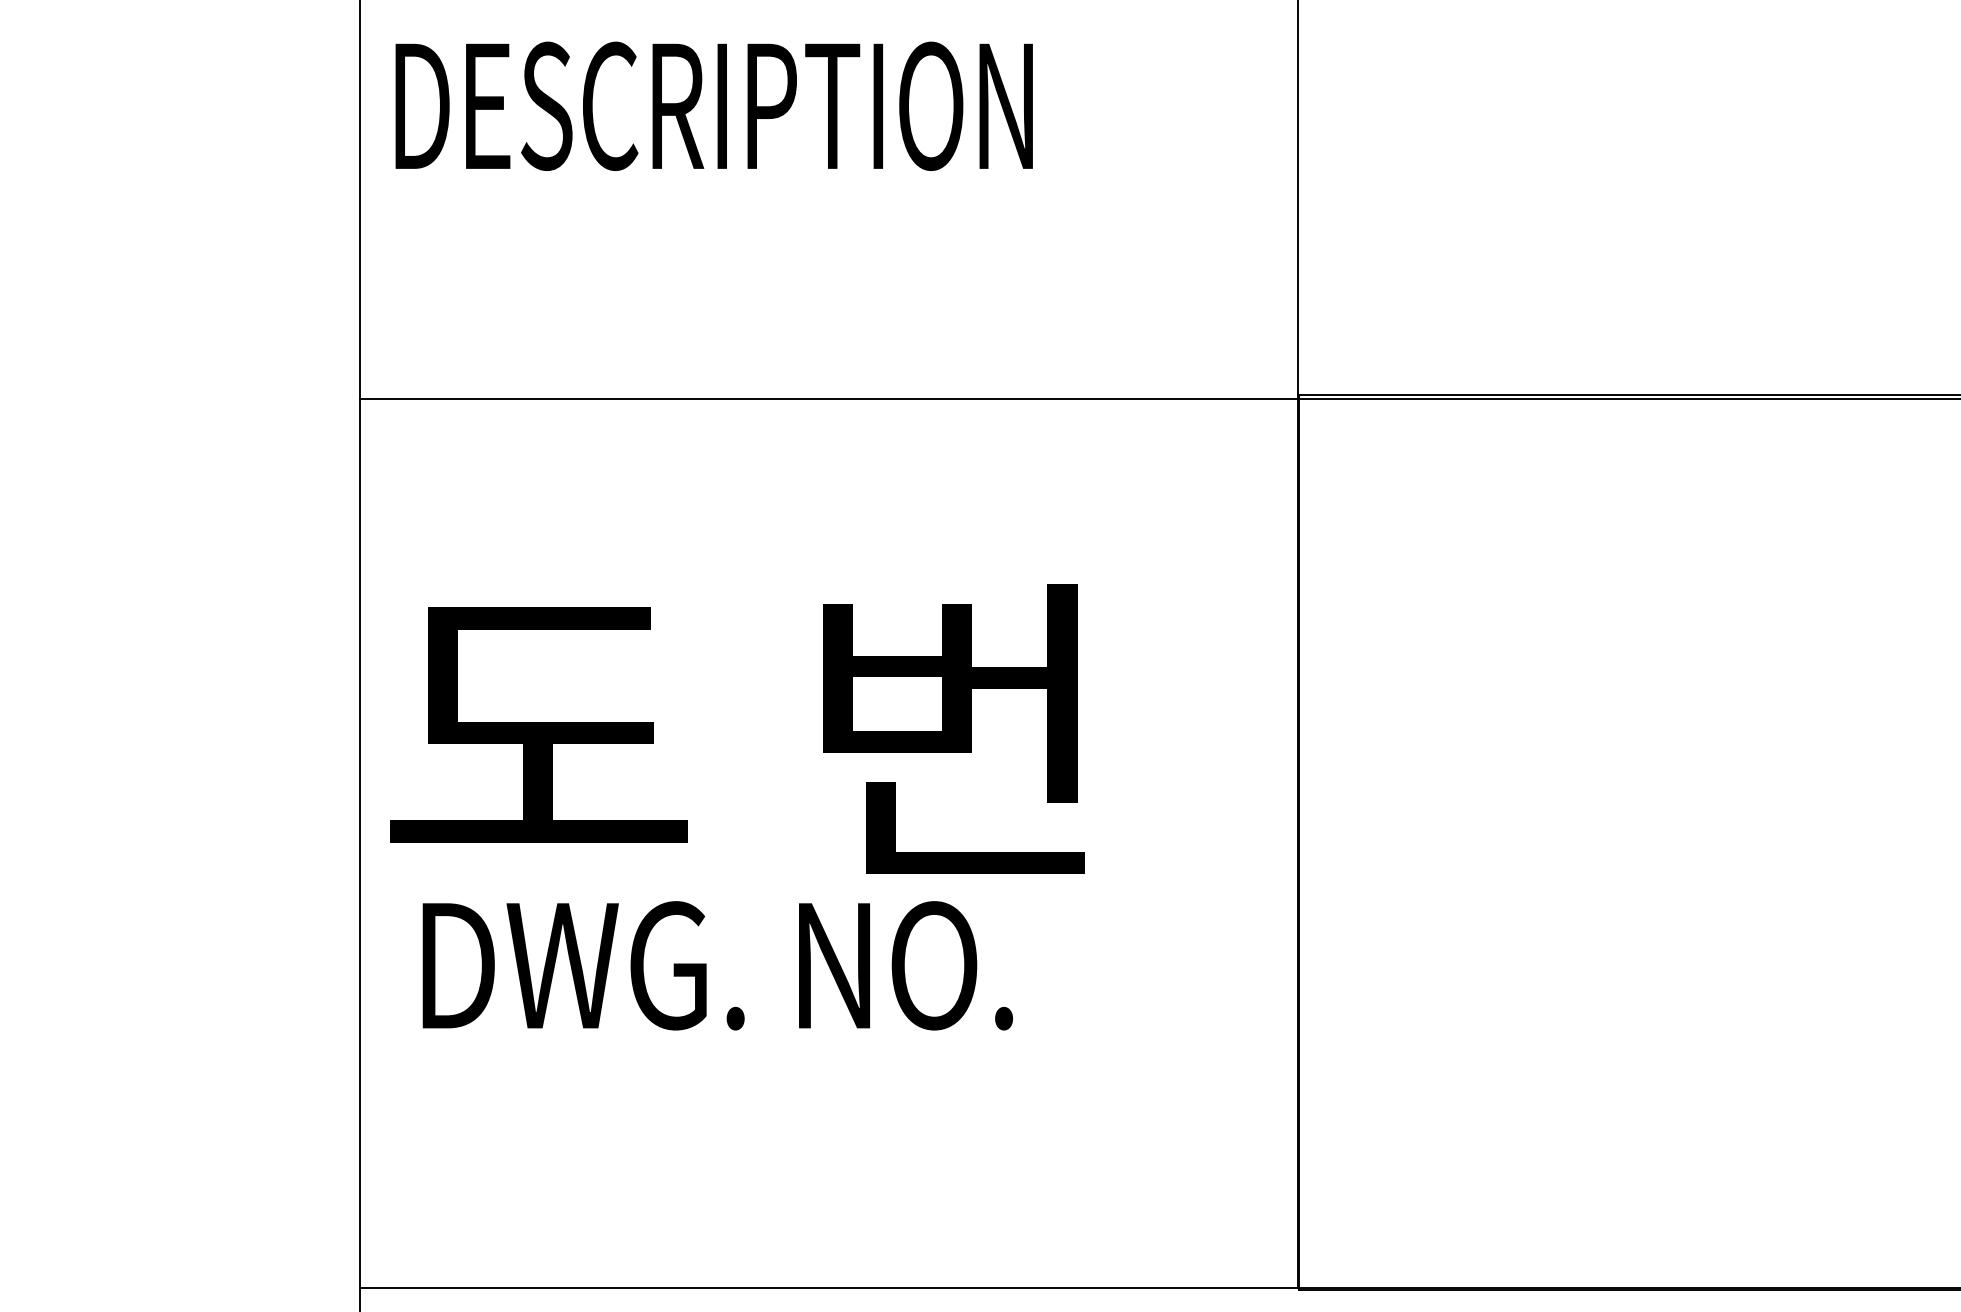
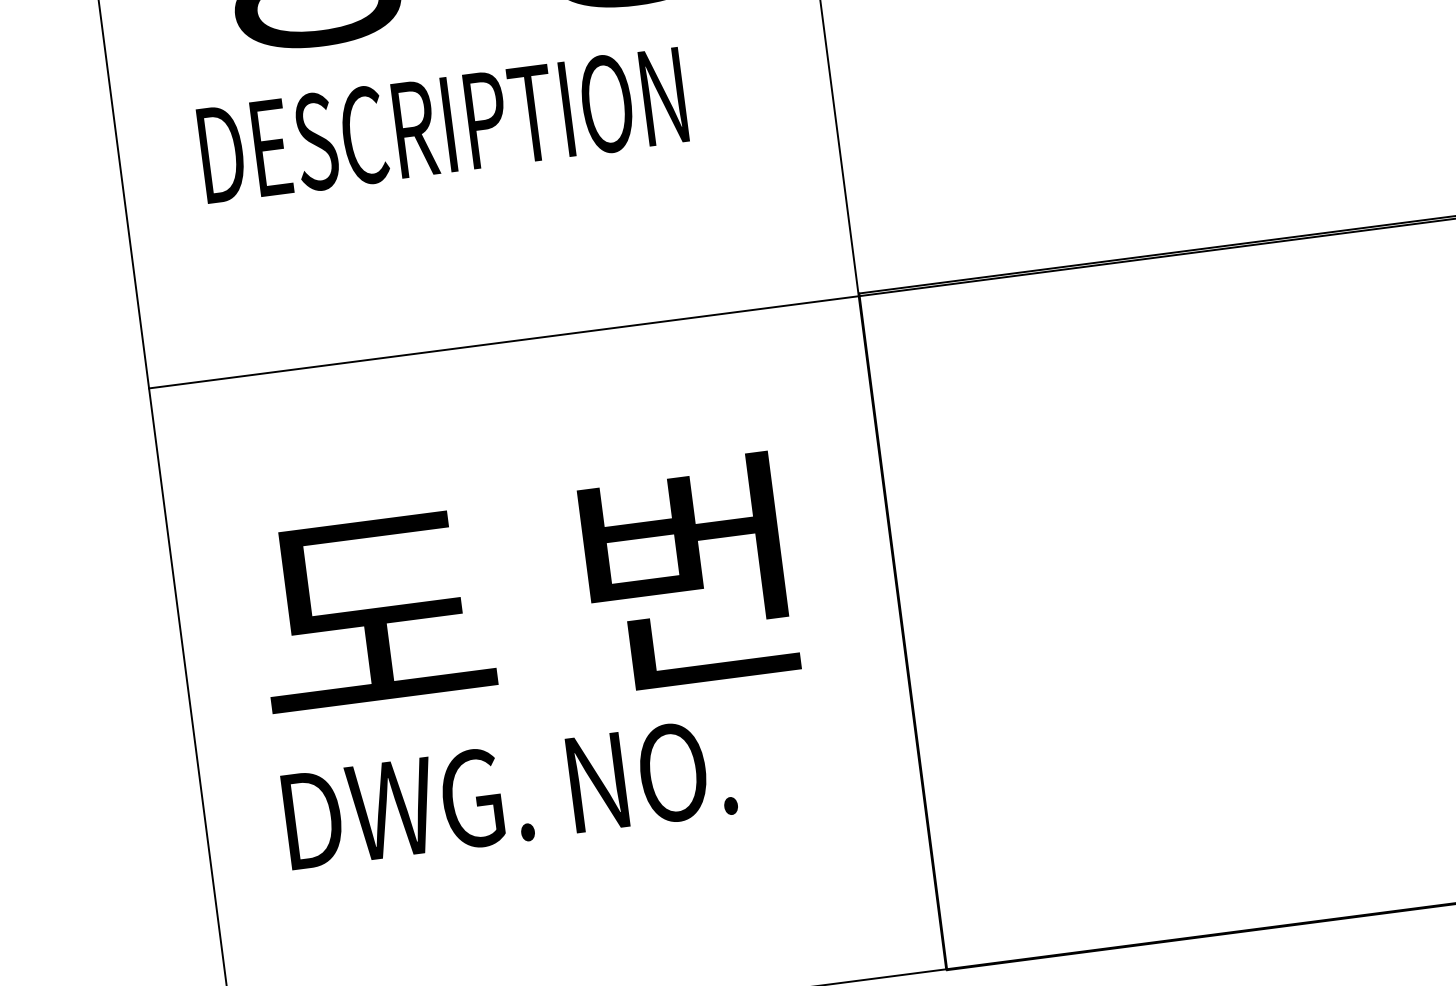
text: (713, 105) -> (442, 124), moved
text: (737, 728) -> (524, 593), moved
text: (717, 965) -> (509, 793), moved

